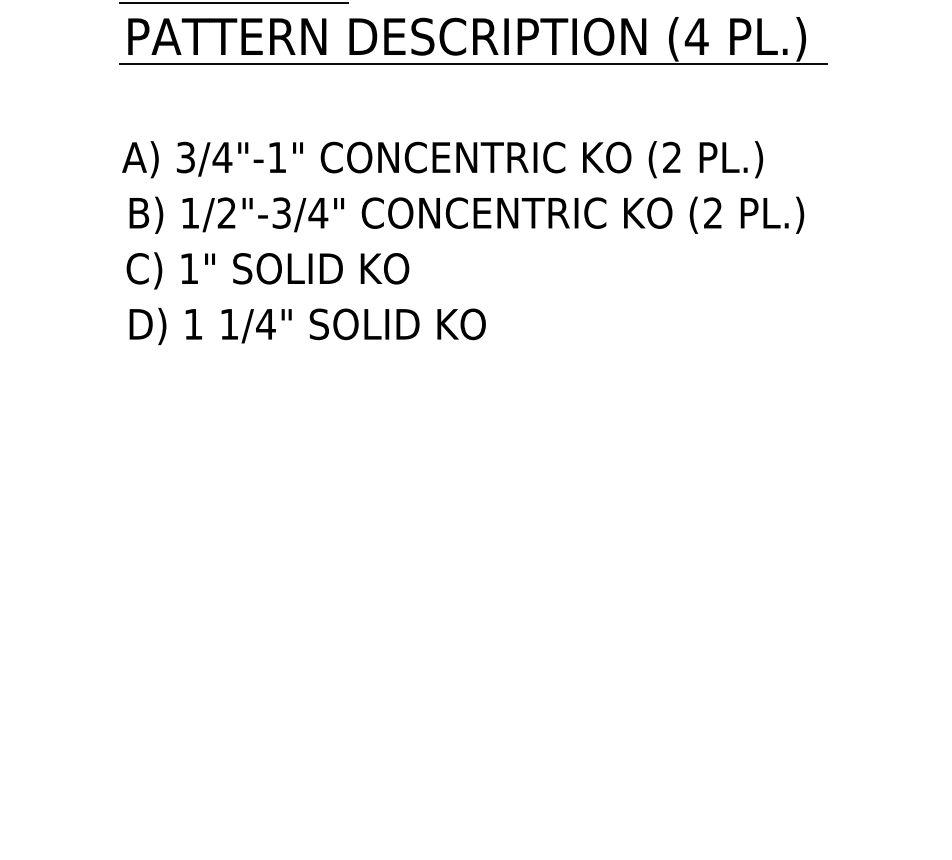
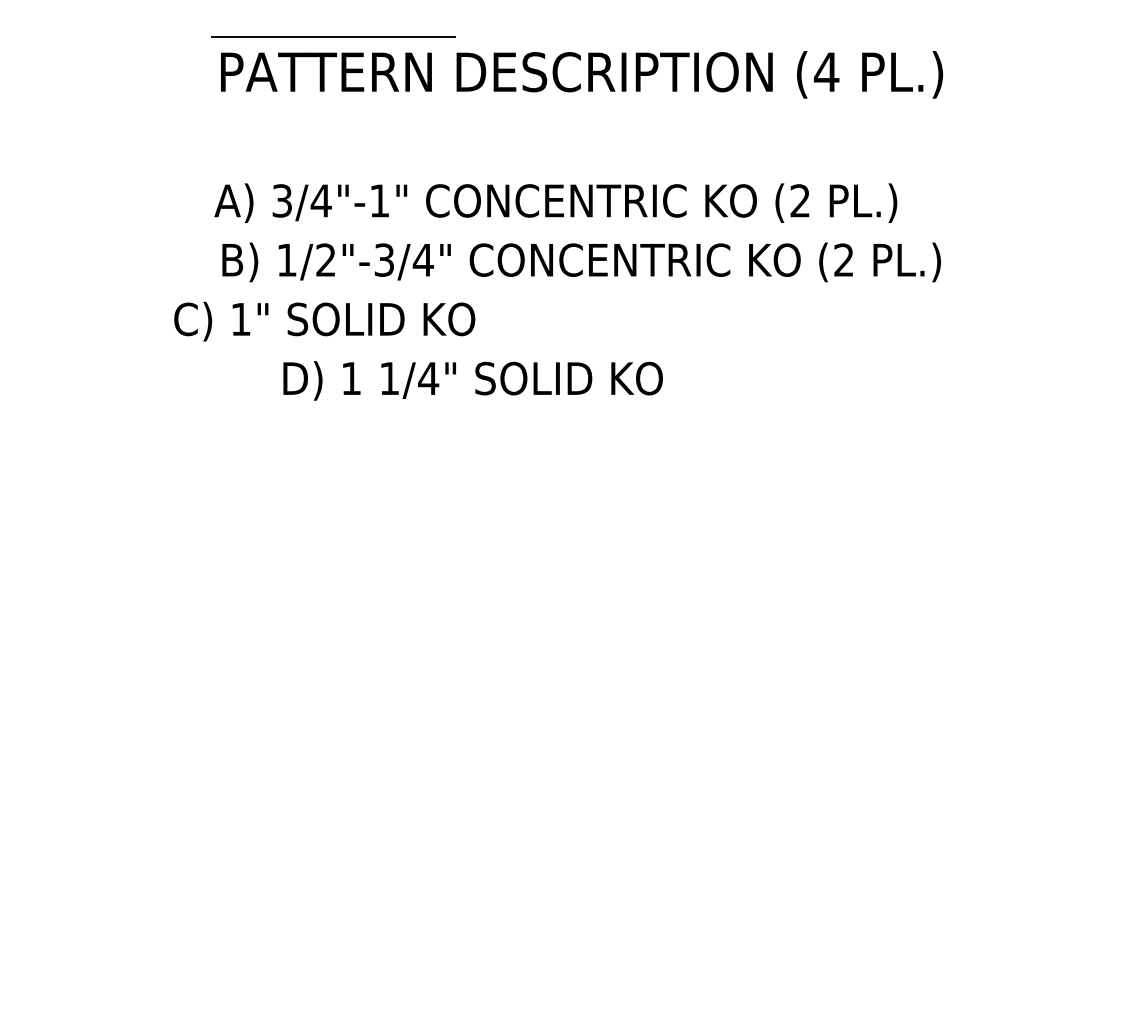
line: (473, 63) -> (588, 100), removed
text: (267, 270) -> (324, 321), moved
text: (307, 326) -> (472, 380), moved

